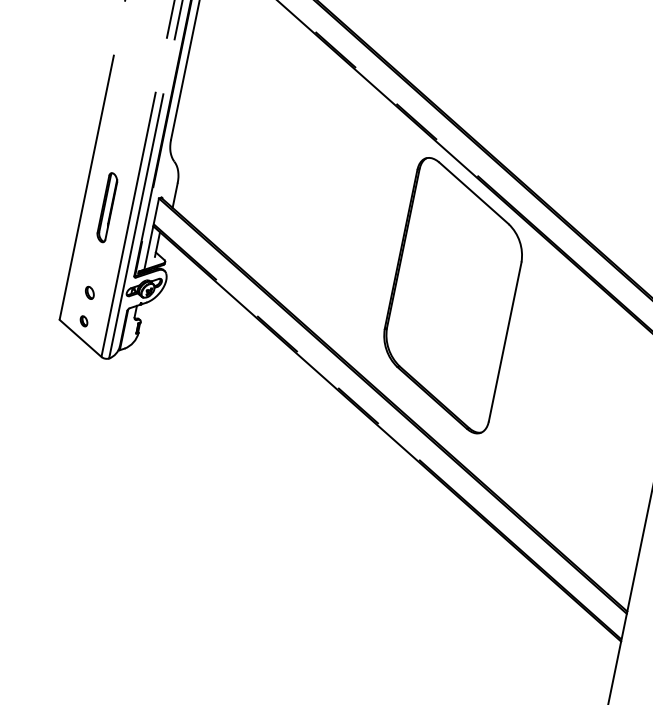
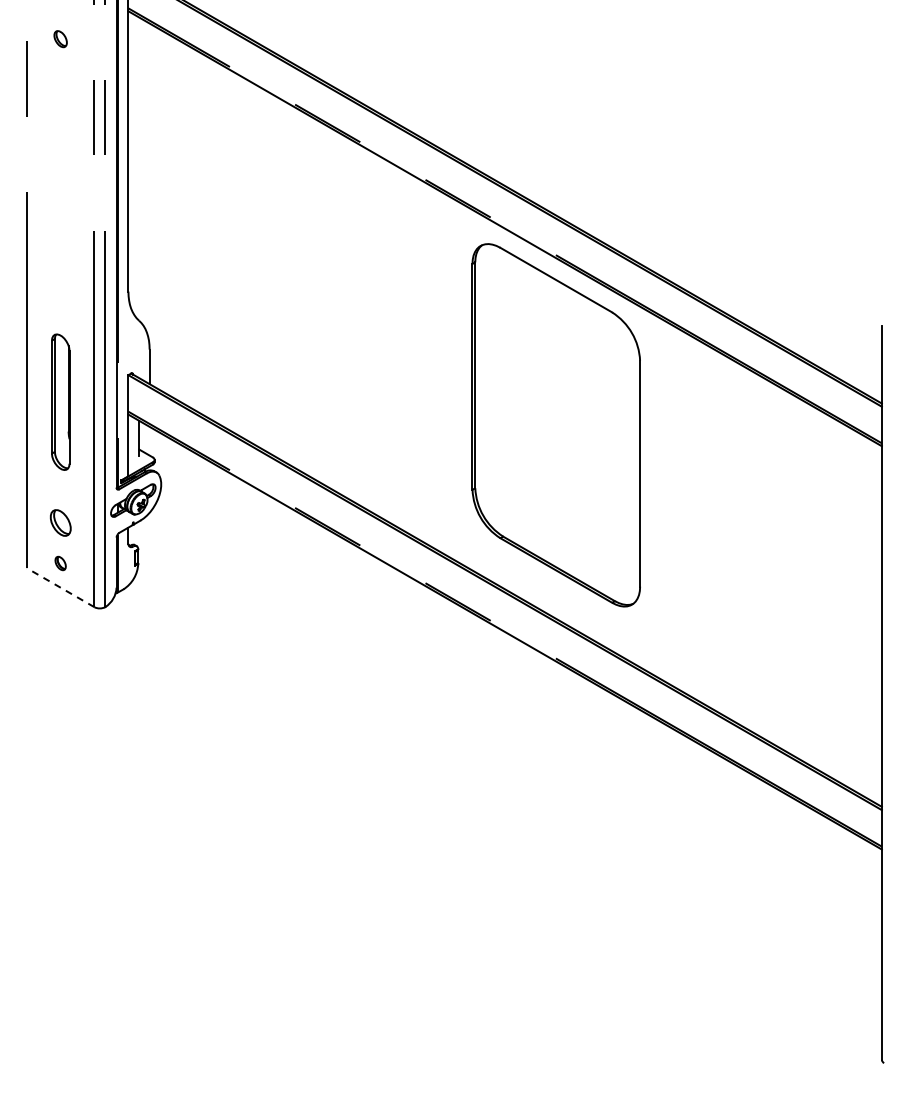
part: (107, 207) -> (60, 401), size x1.4
part: (89, 293) -> (60, 523), size x1.6
line: (80, 338) -> (60, 587), solid -> dashed

